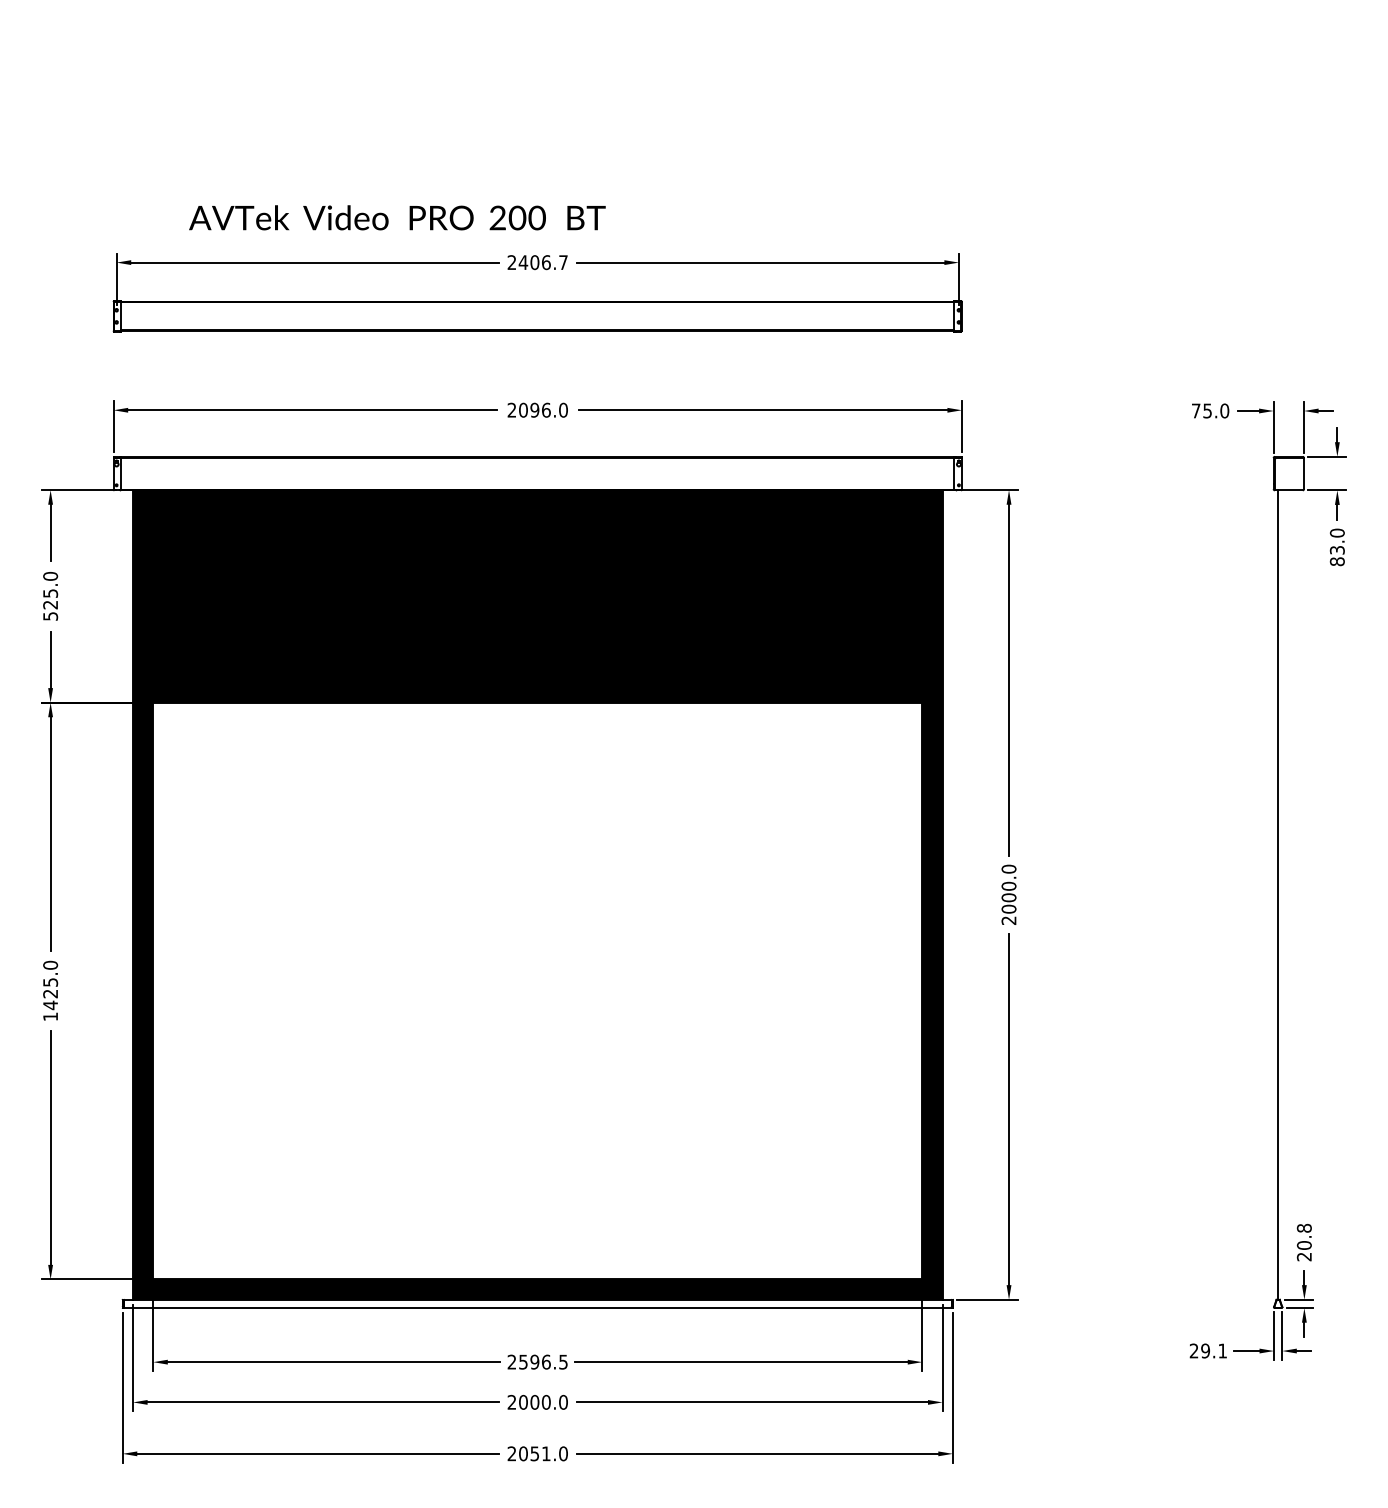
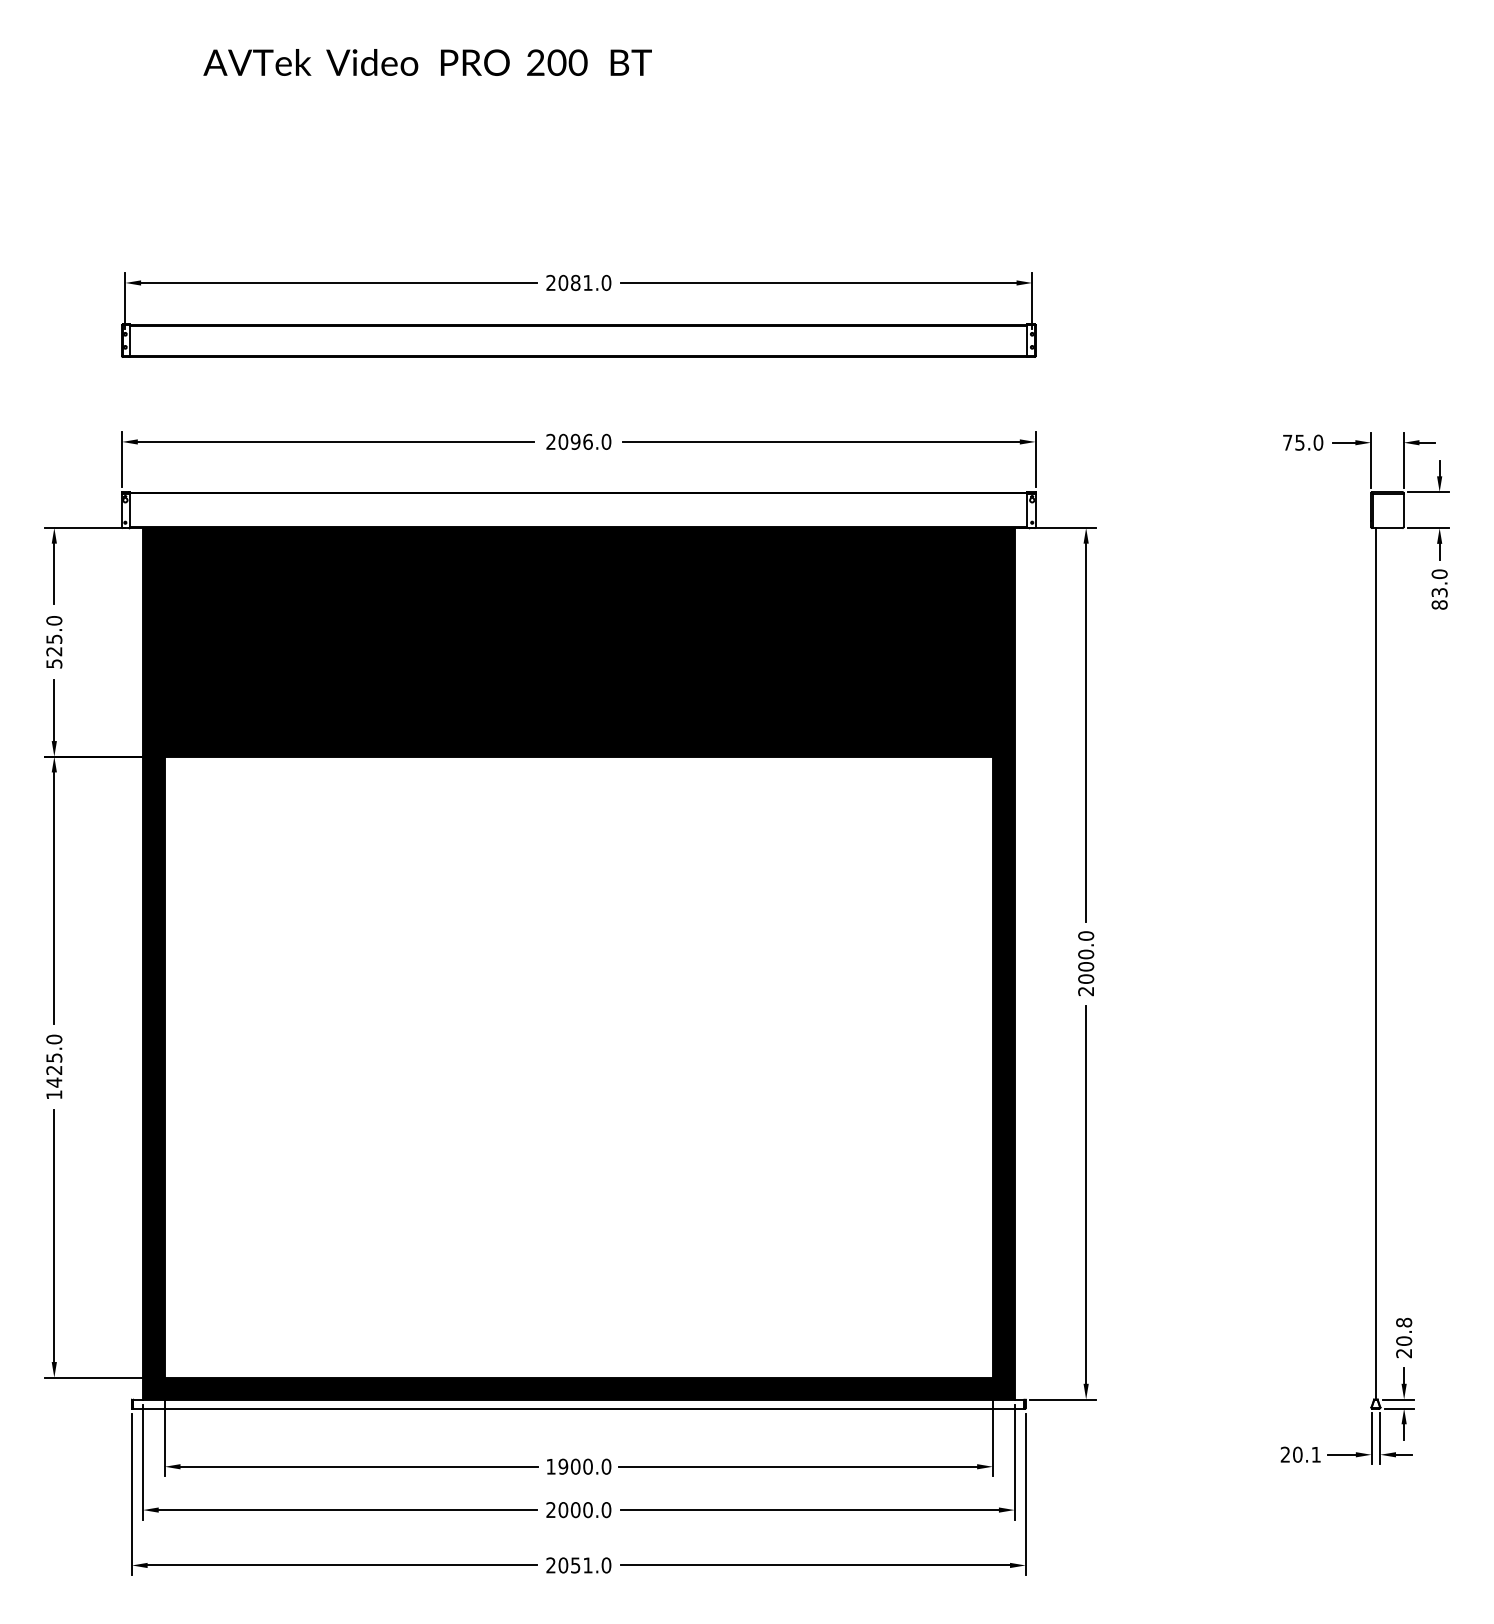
text: (397, 217) -> (427, 62), moved
text: (542, 262) -> (583, 282), 2406.7 -> 2081.0
text: (1205, 1351) -> (1297, 1455), 29.1 -> 20.1
text: (537, 1361) -> (578, 1466), 2596.5 -> 1900.0

